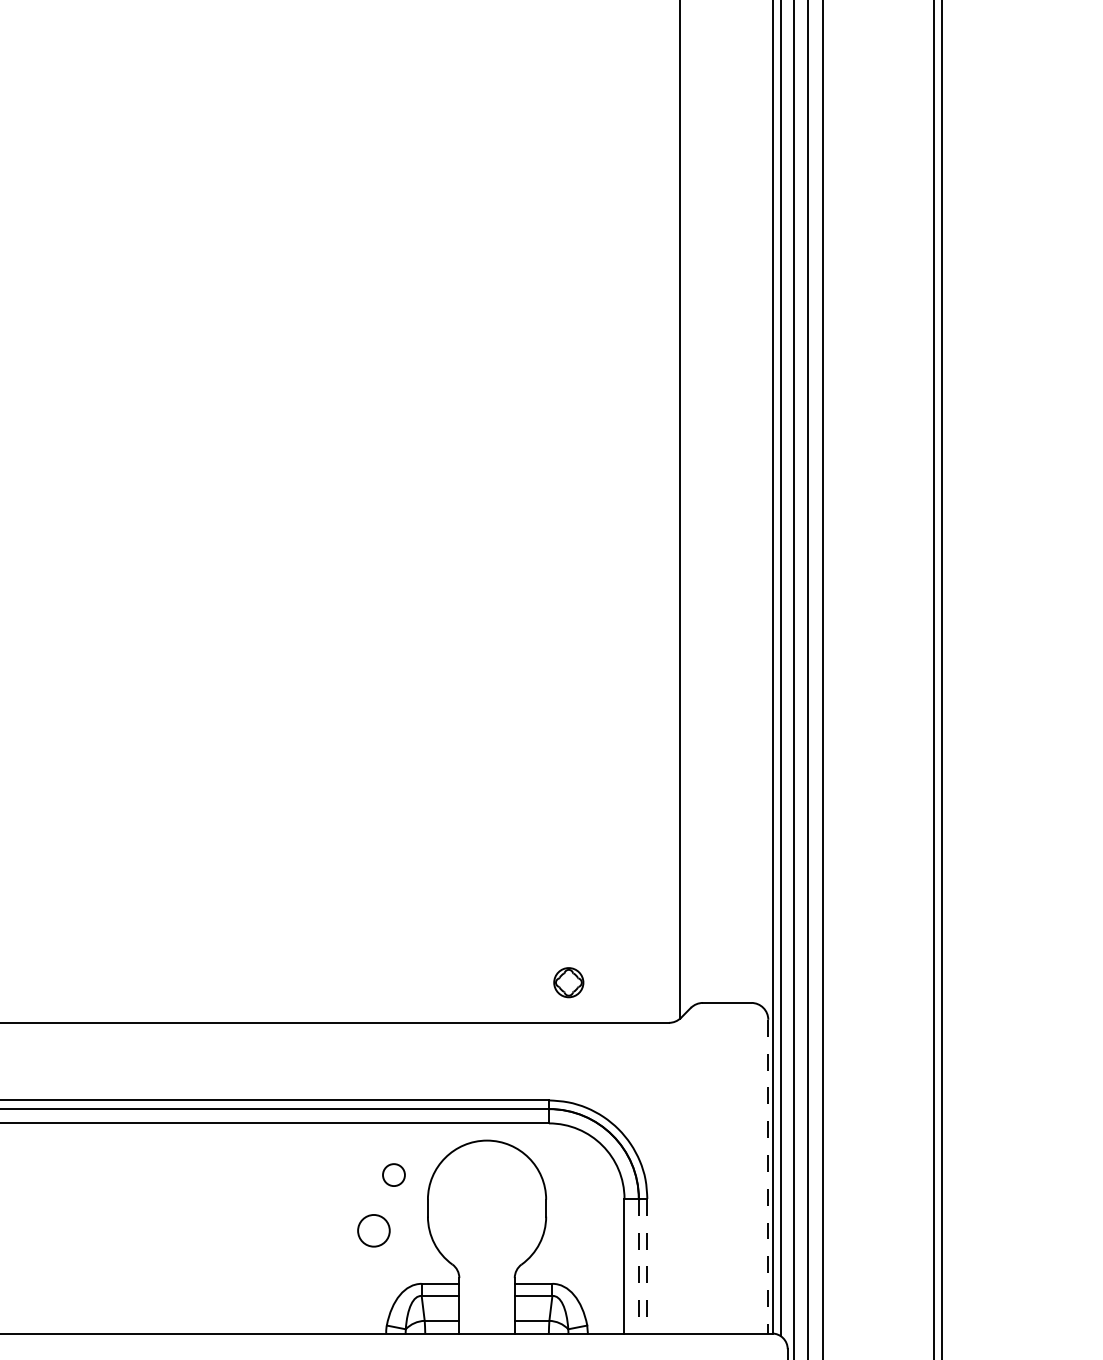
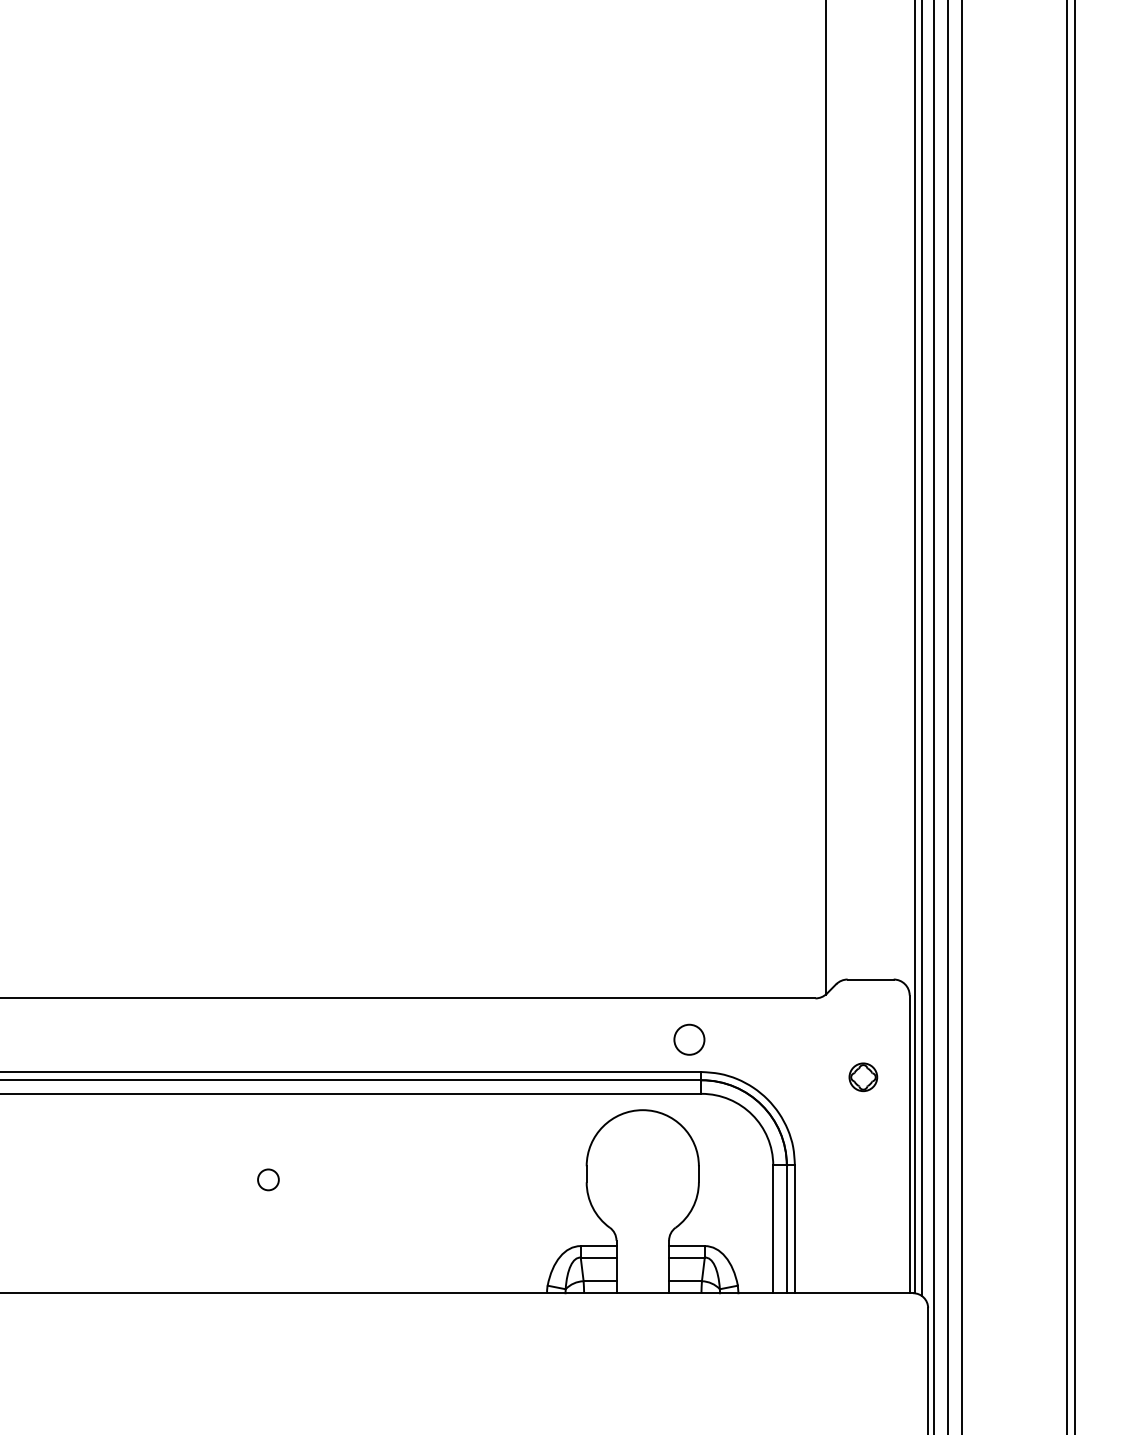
part: (568, 982) -> (863, 1077), moved
circle: (394, 1174) -> (268, 1179), moved
line: (768, 1176) -> (909, 1144), dashed -> solid
circle: (374, 1230) -> (689, 1039), moved
line: (638, 1266) -> (786, 1229), dashed -> solid
line: (646, 1266) -> (794, 1229), dashed -> solid

